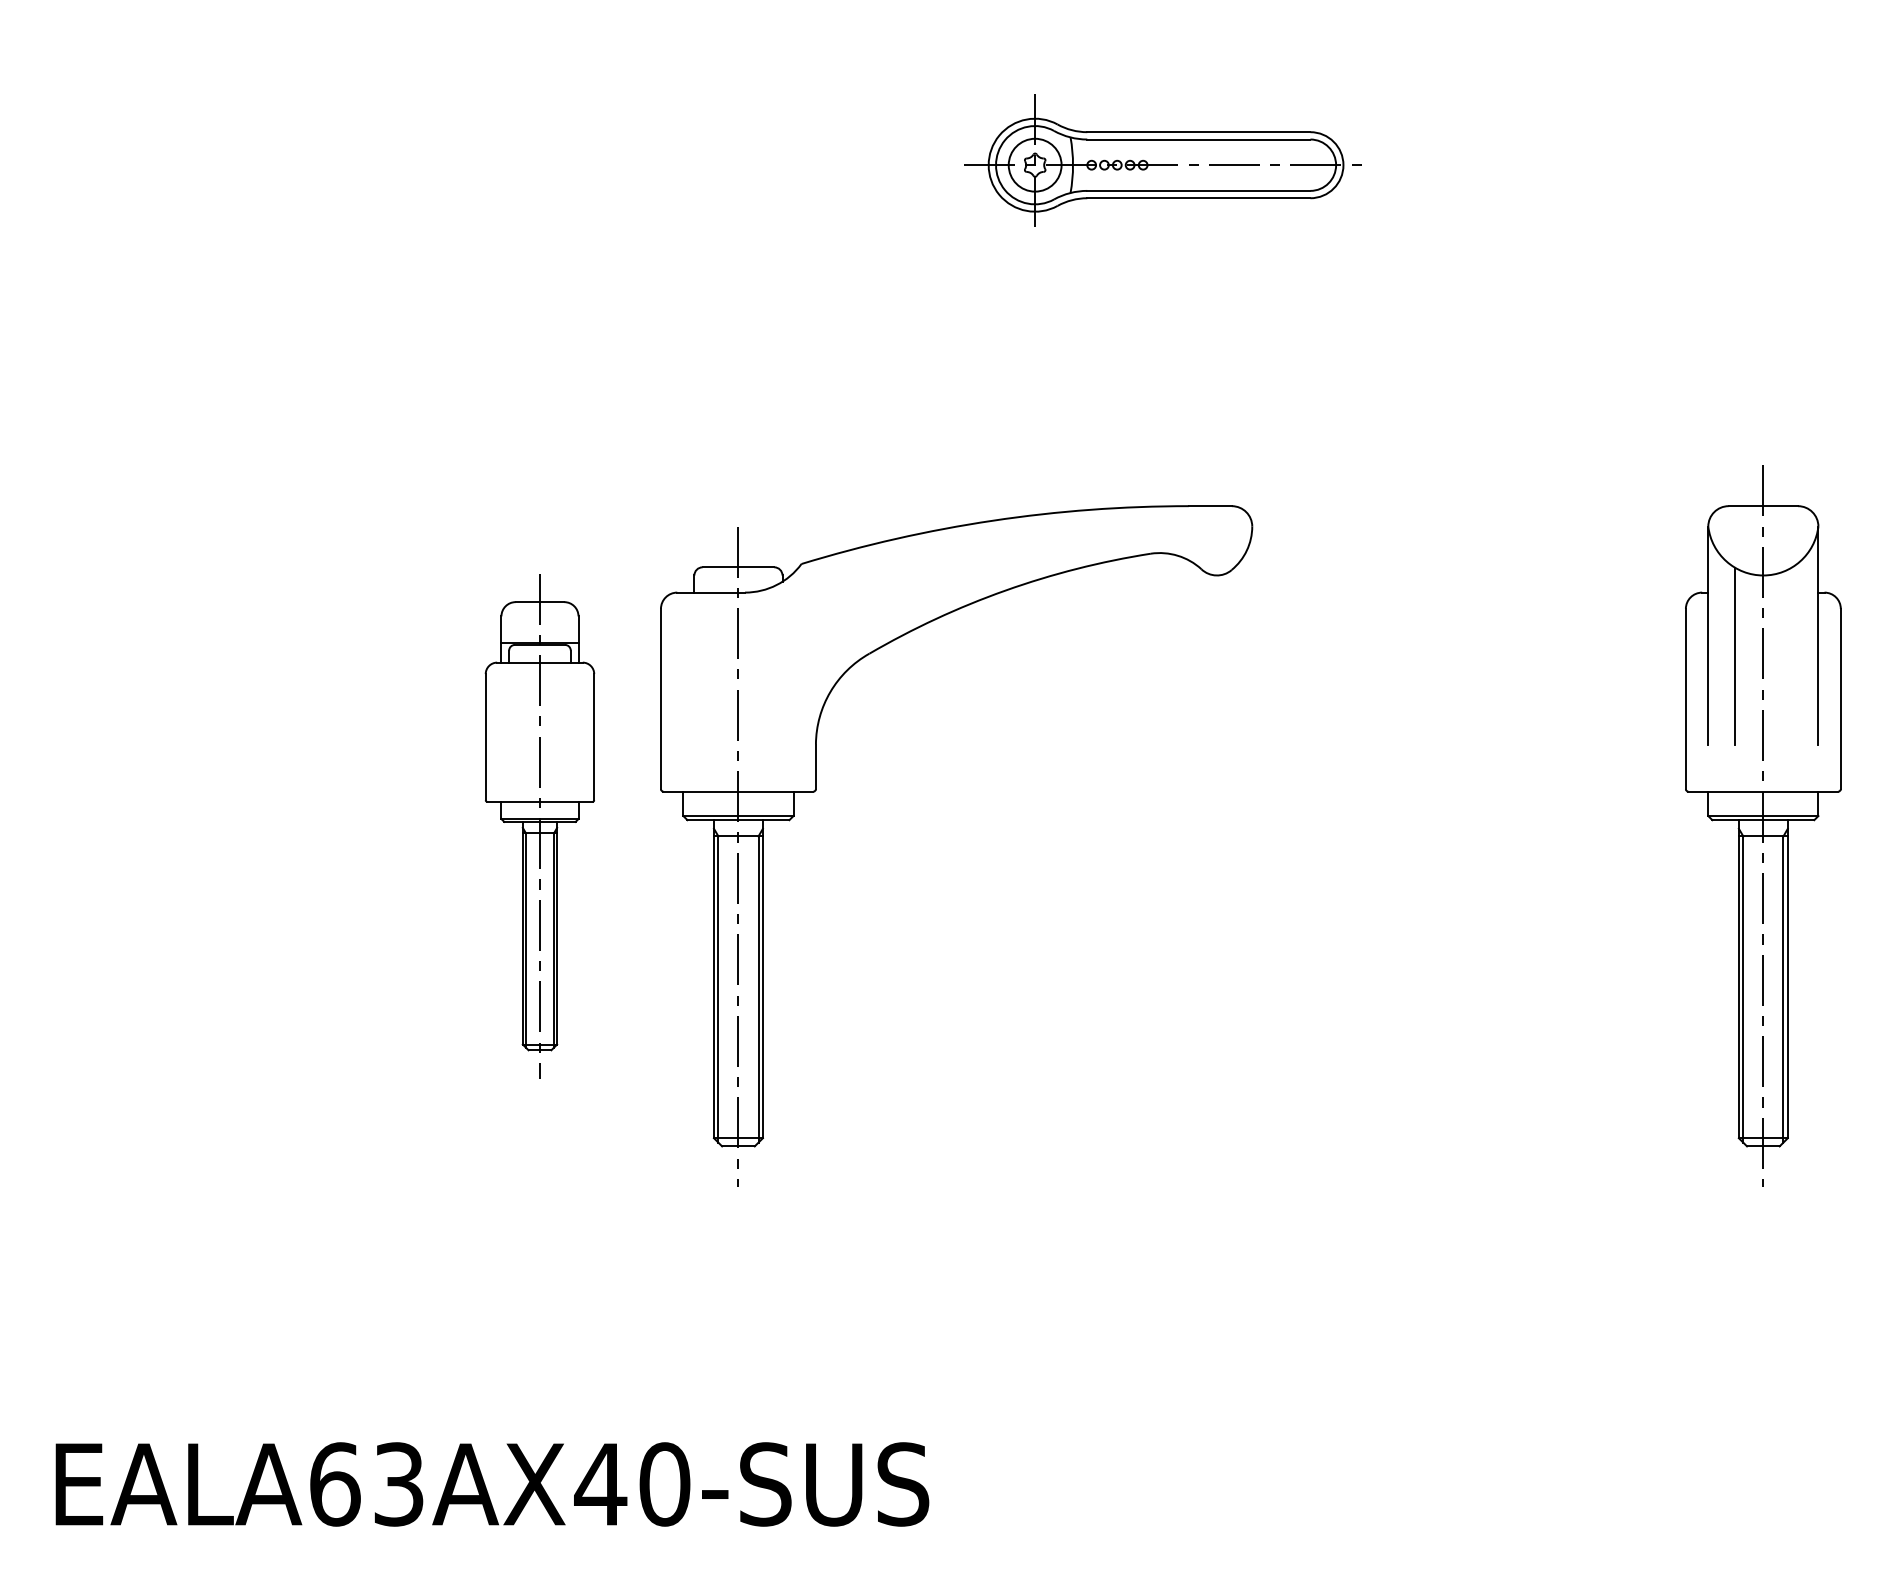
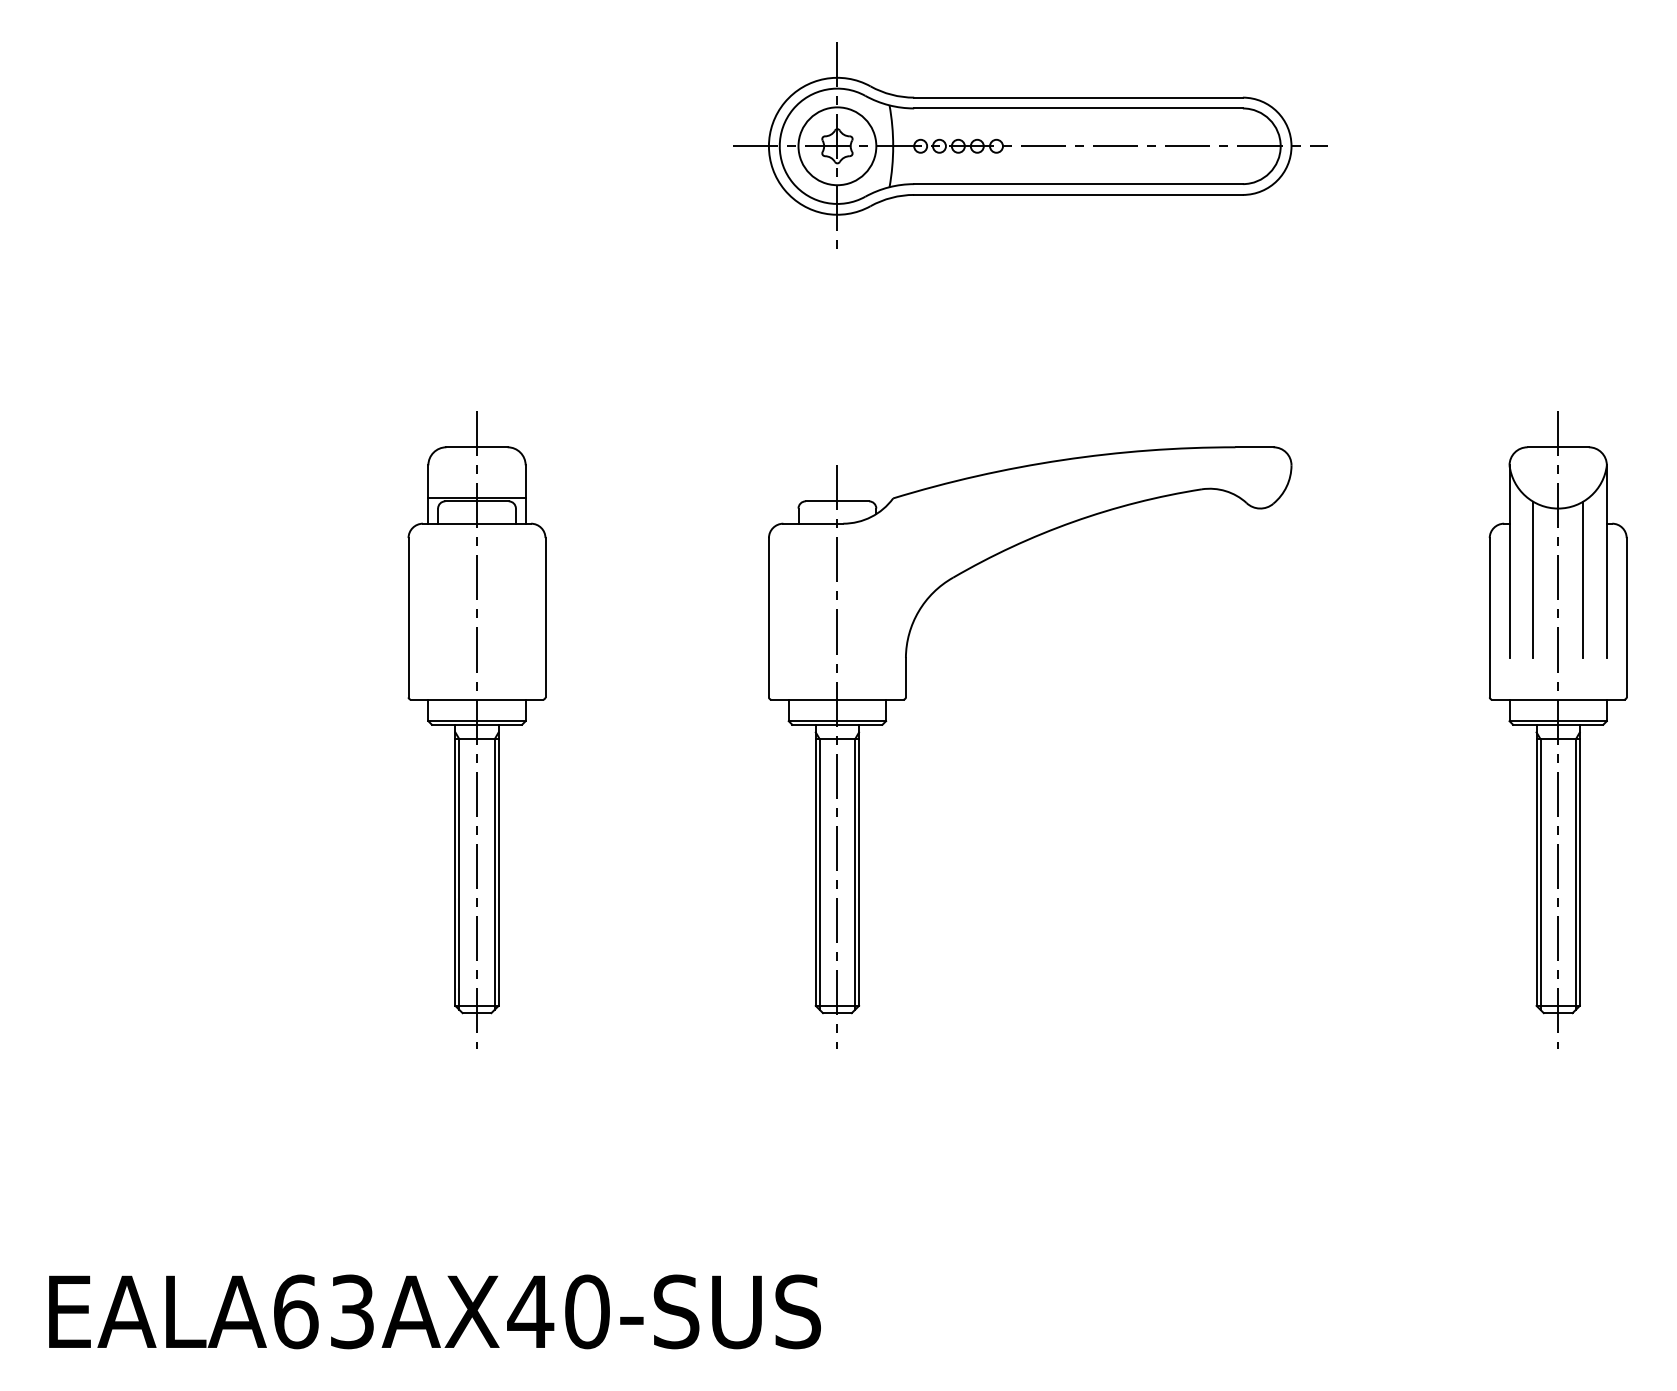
part: (1166, 164) -> (1030, 145), size x1.67
line: (1791, 655) -> (1583, 579), added
part: (816, 790) -> (906, 698), moved
part: (539, 825) -> (476, 729), size x1.43

